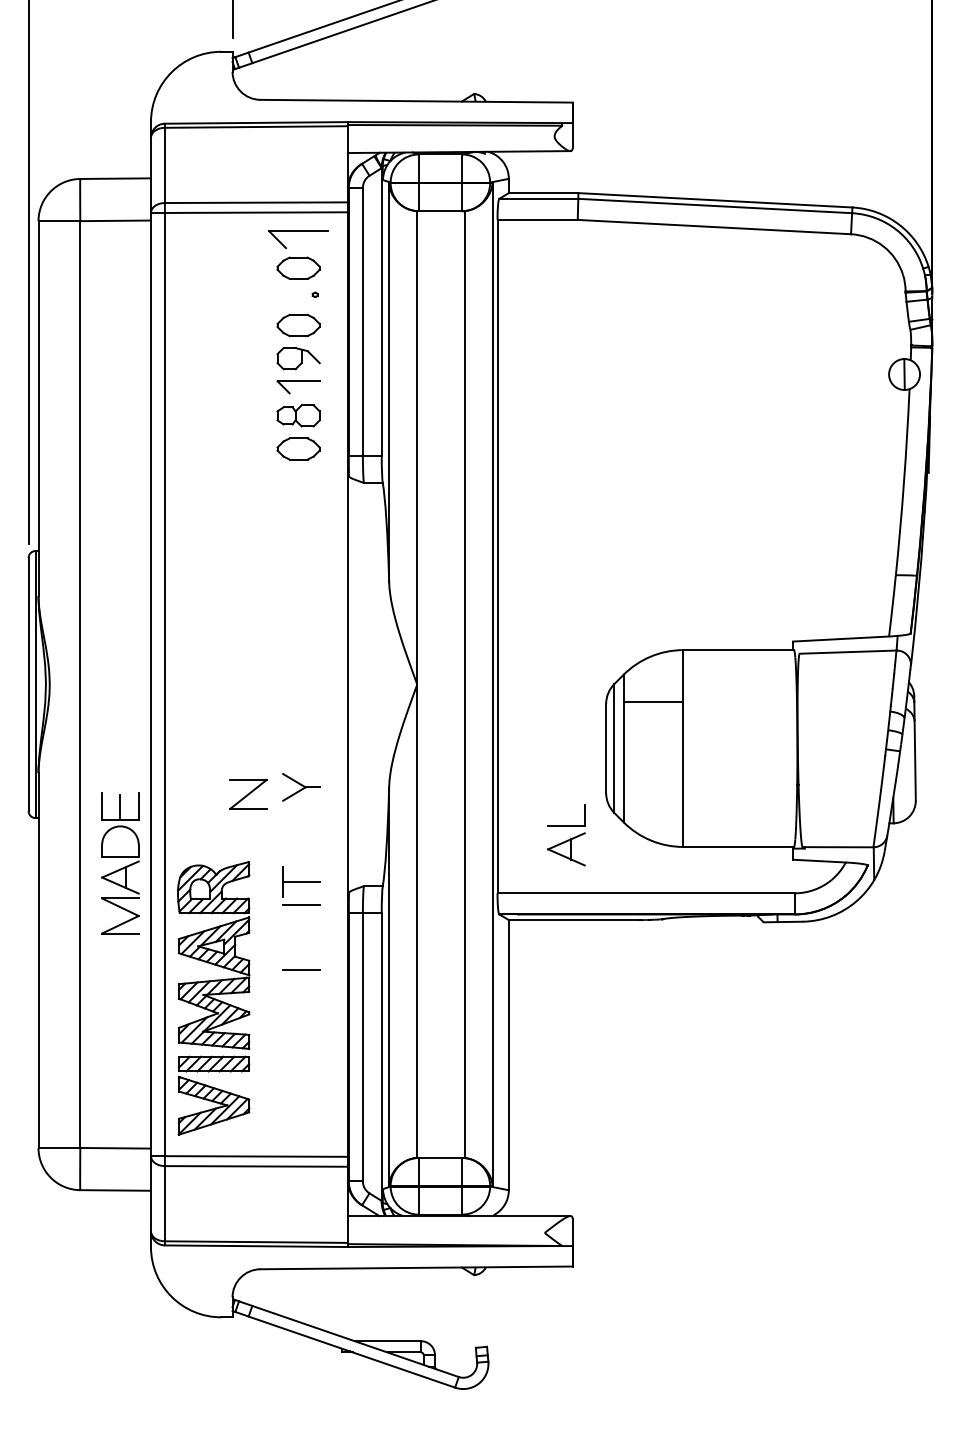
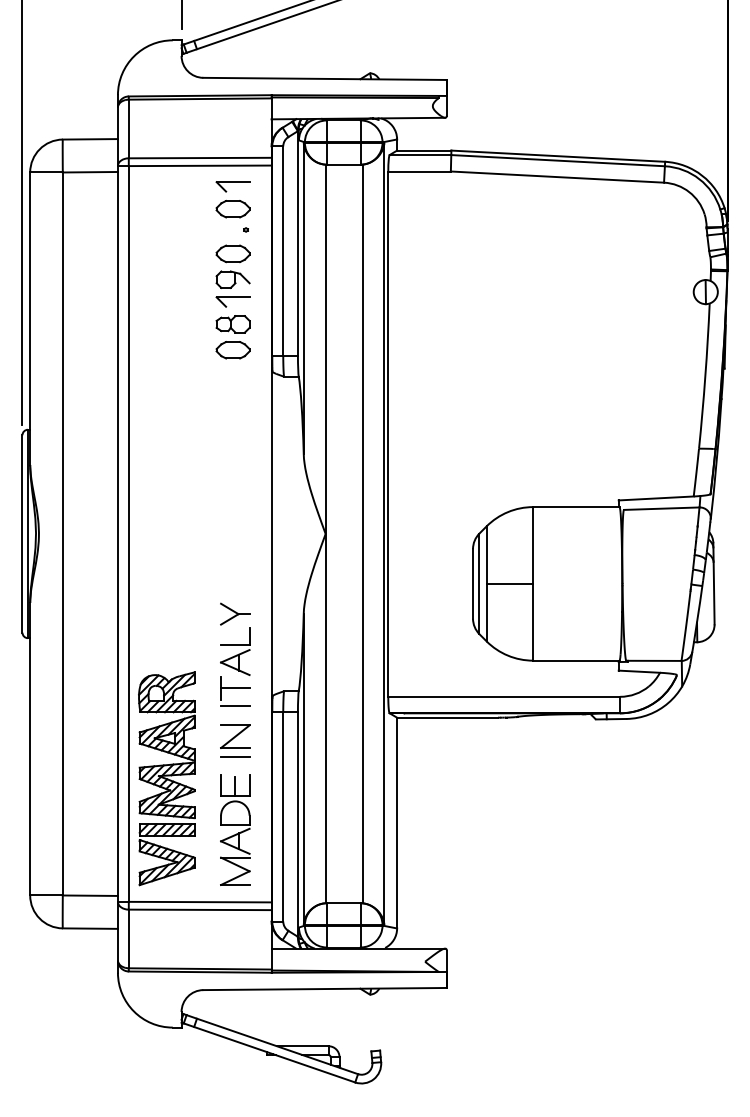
part: (298, 239) -> (233, 186), size x0.71
line: (653, 701) -> (509, 583), moved
part: (248, 793) -> (235, 735), moved
part: (566, 835) -> (235, 651), moved
part: (120, 863) -> (235, 830), moved

